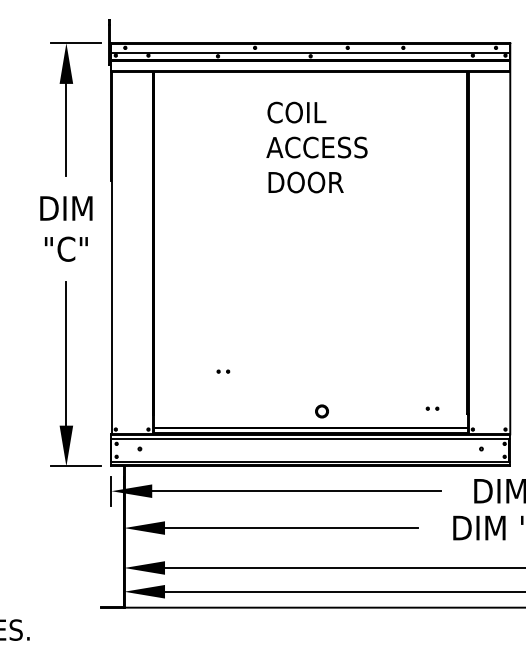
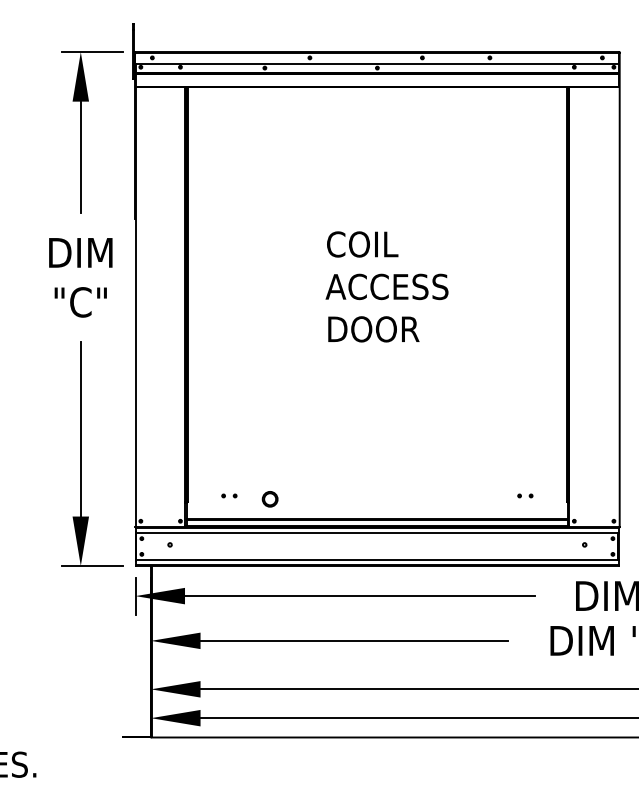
text: (316, 147) -> (386, 286), moved
part: (223, 371) -> (229, 495), moved
part: (321, 411) -> (269, 499), moved

